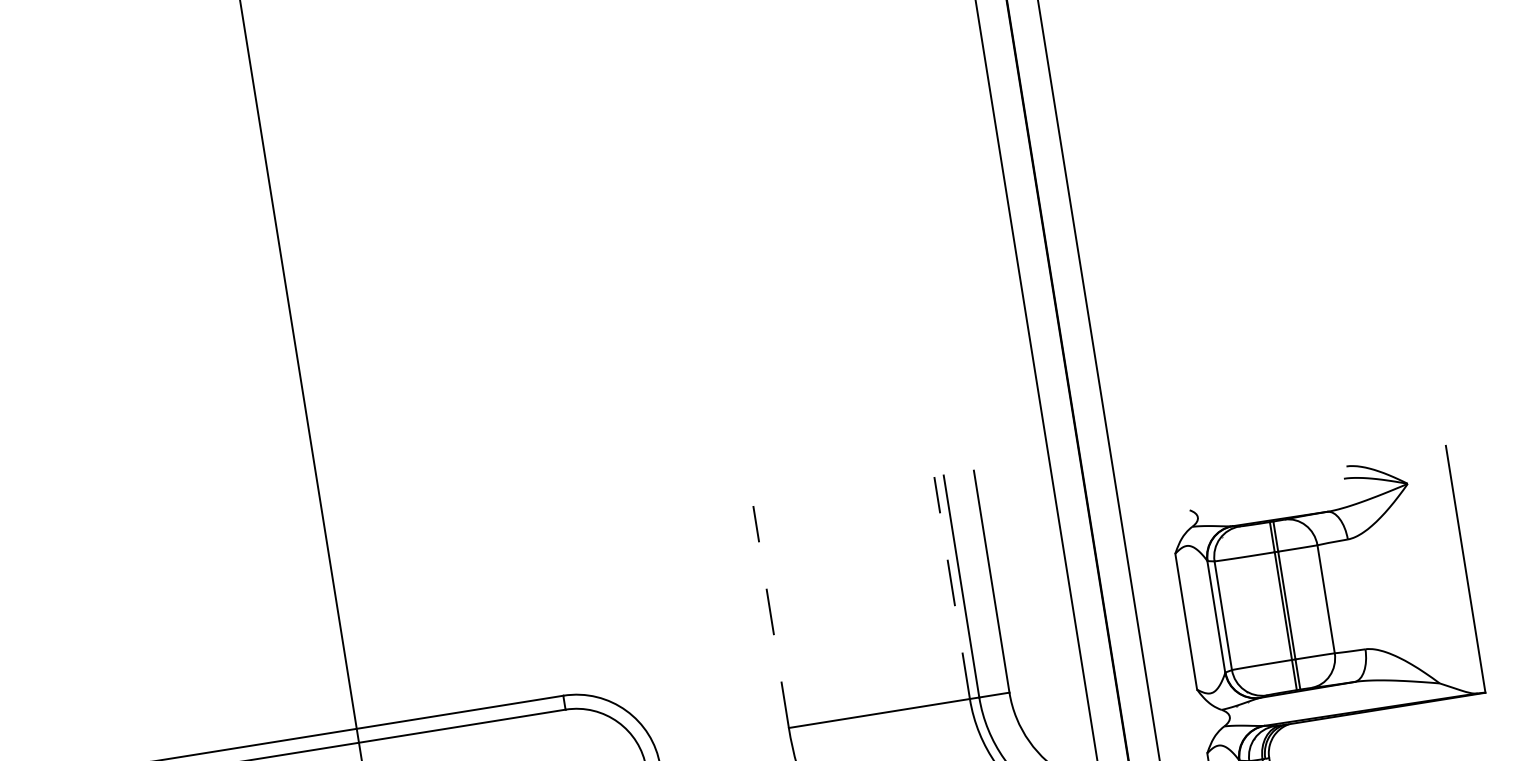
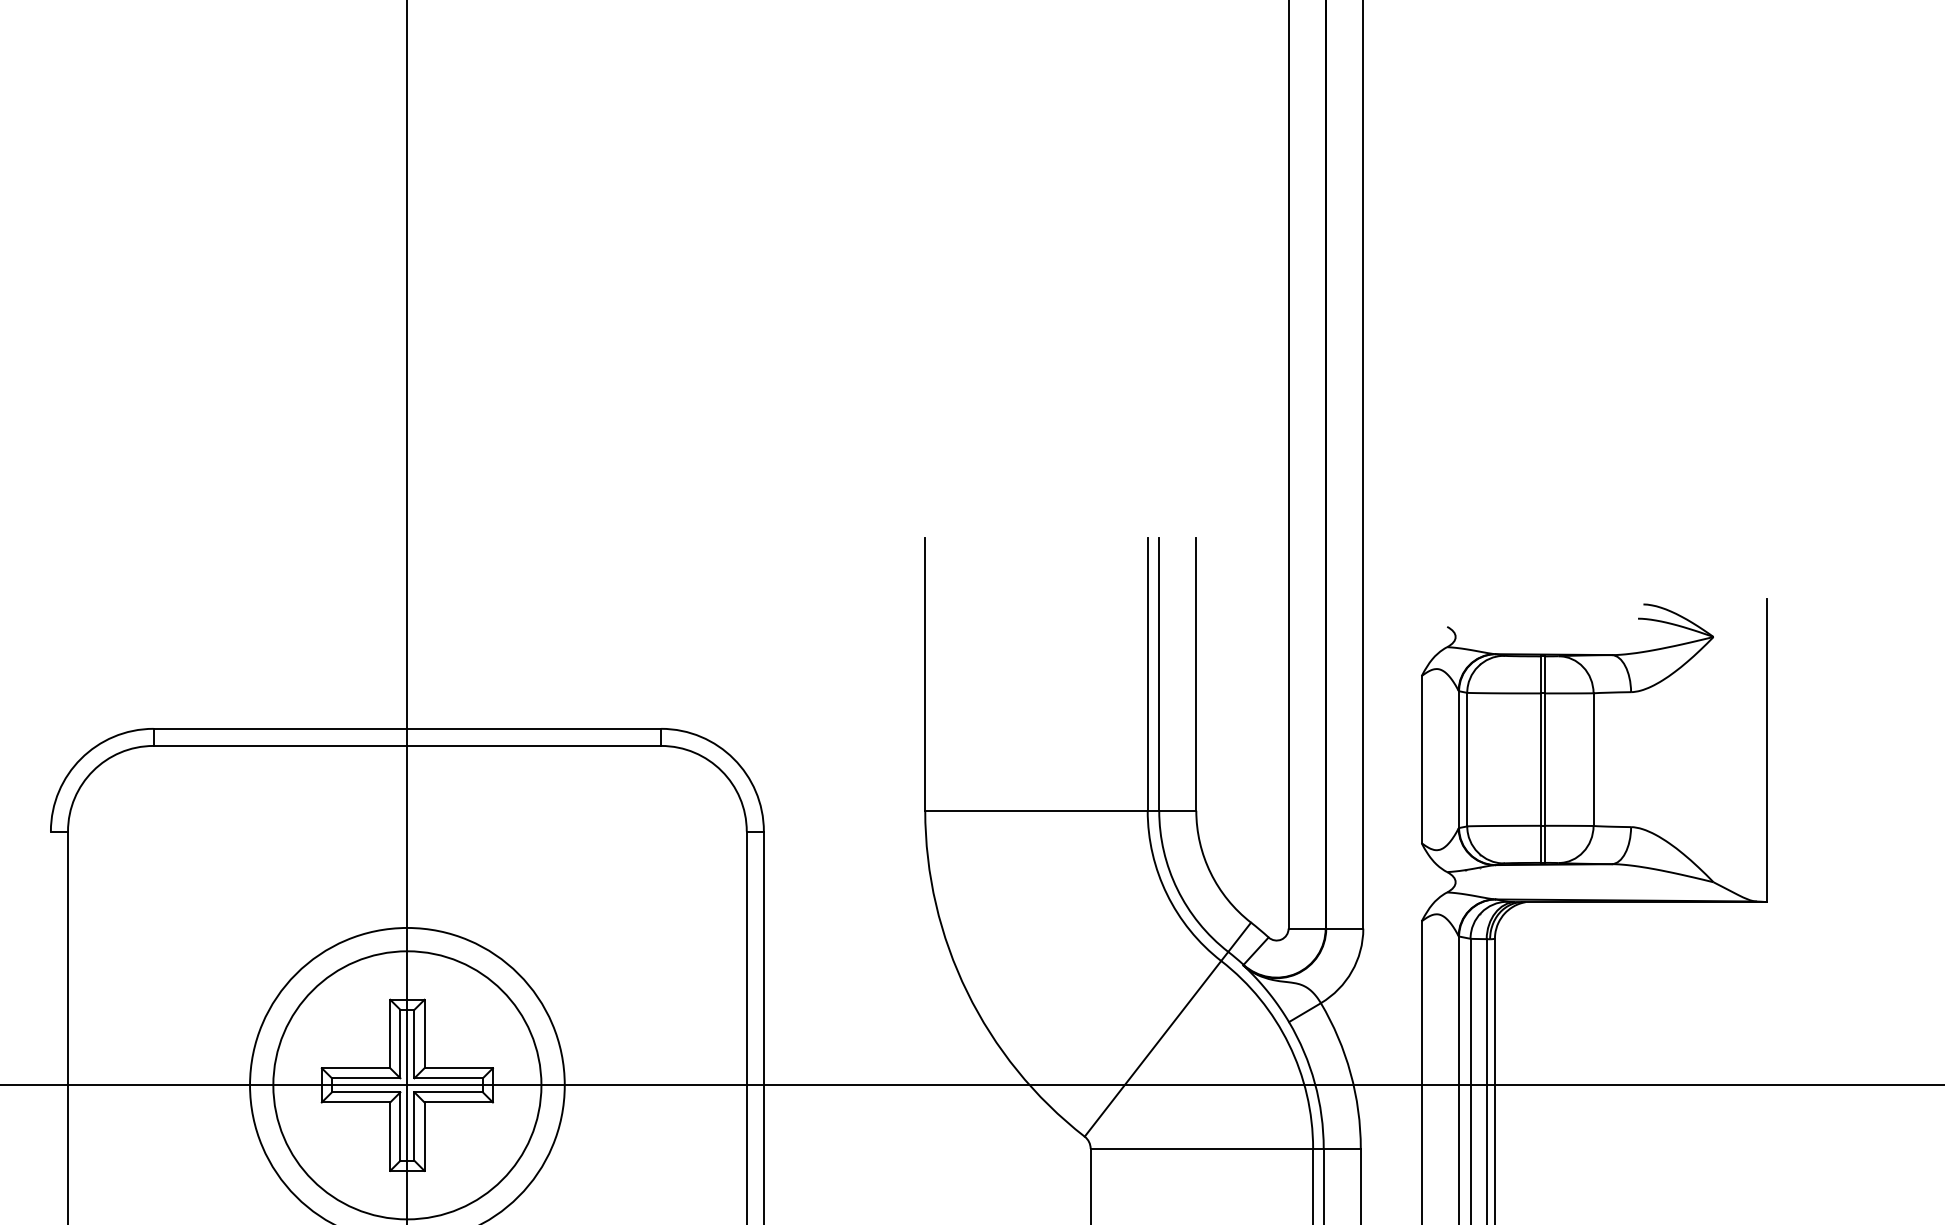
line: (951, 587) -> (1147, 673), dashed -> solid
line: (771, 616) -> (925, 673), dashed -> solid

